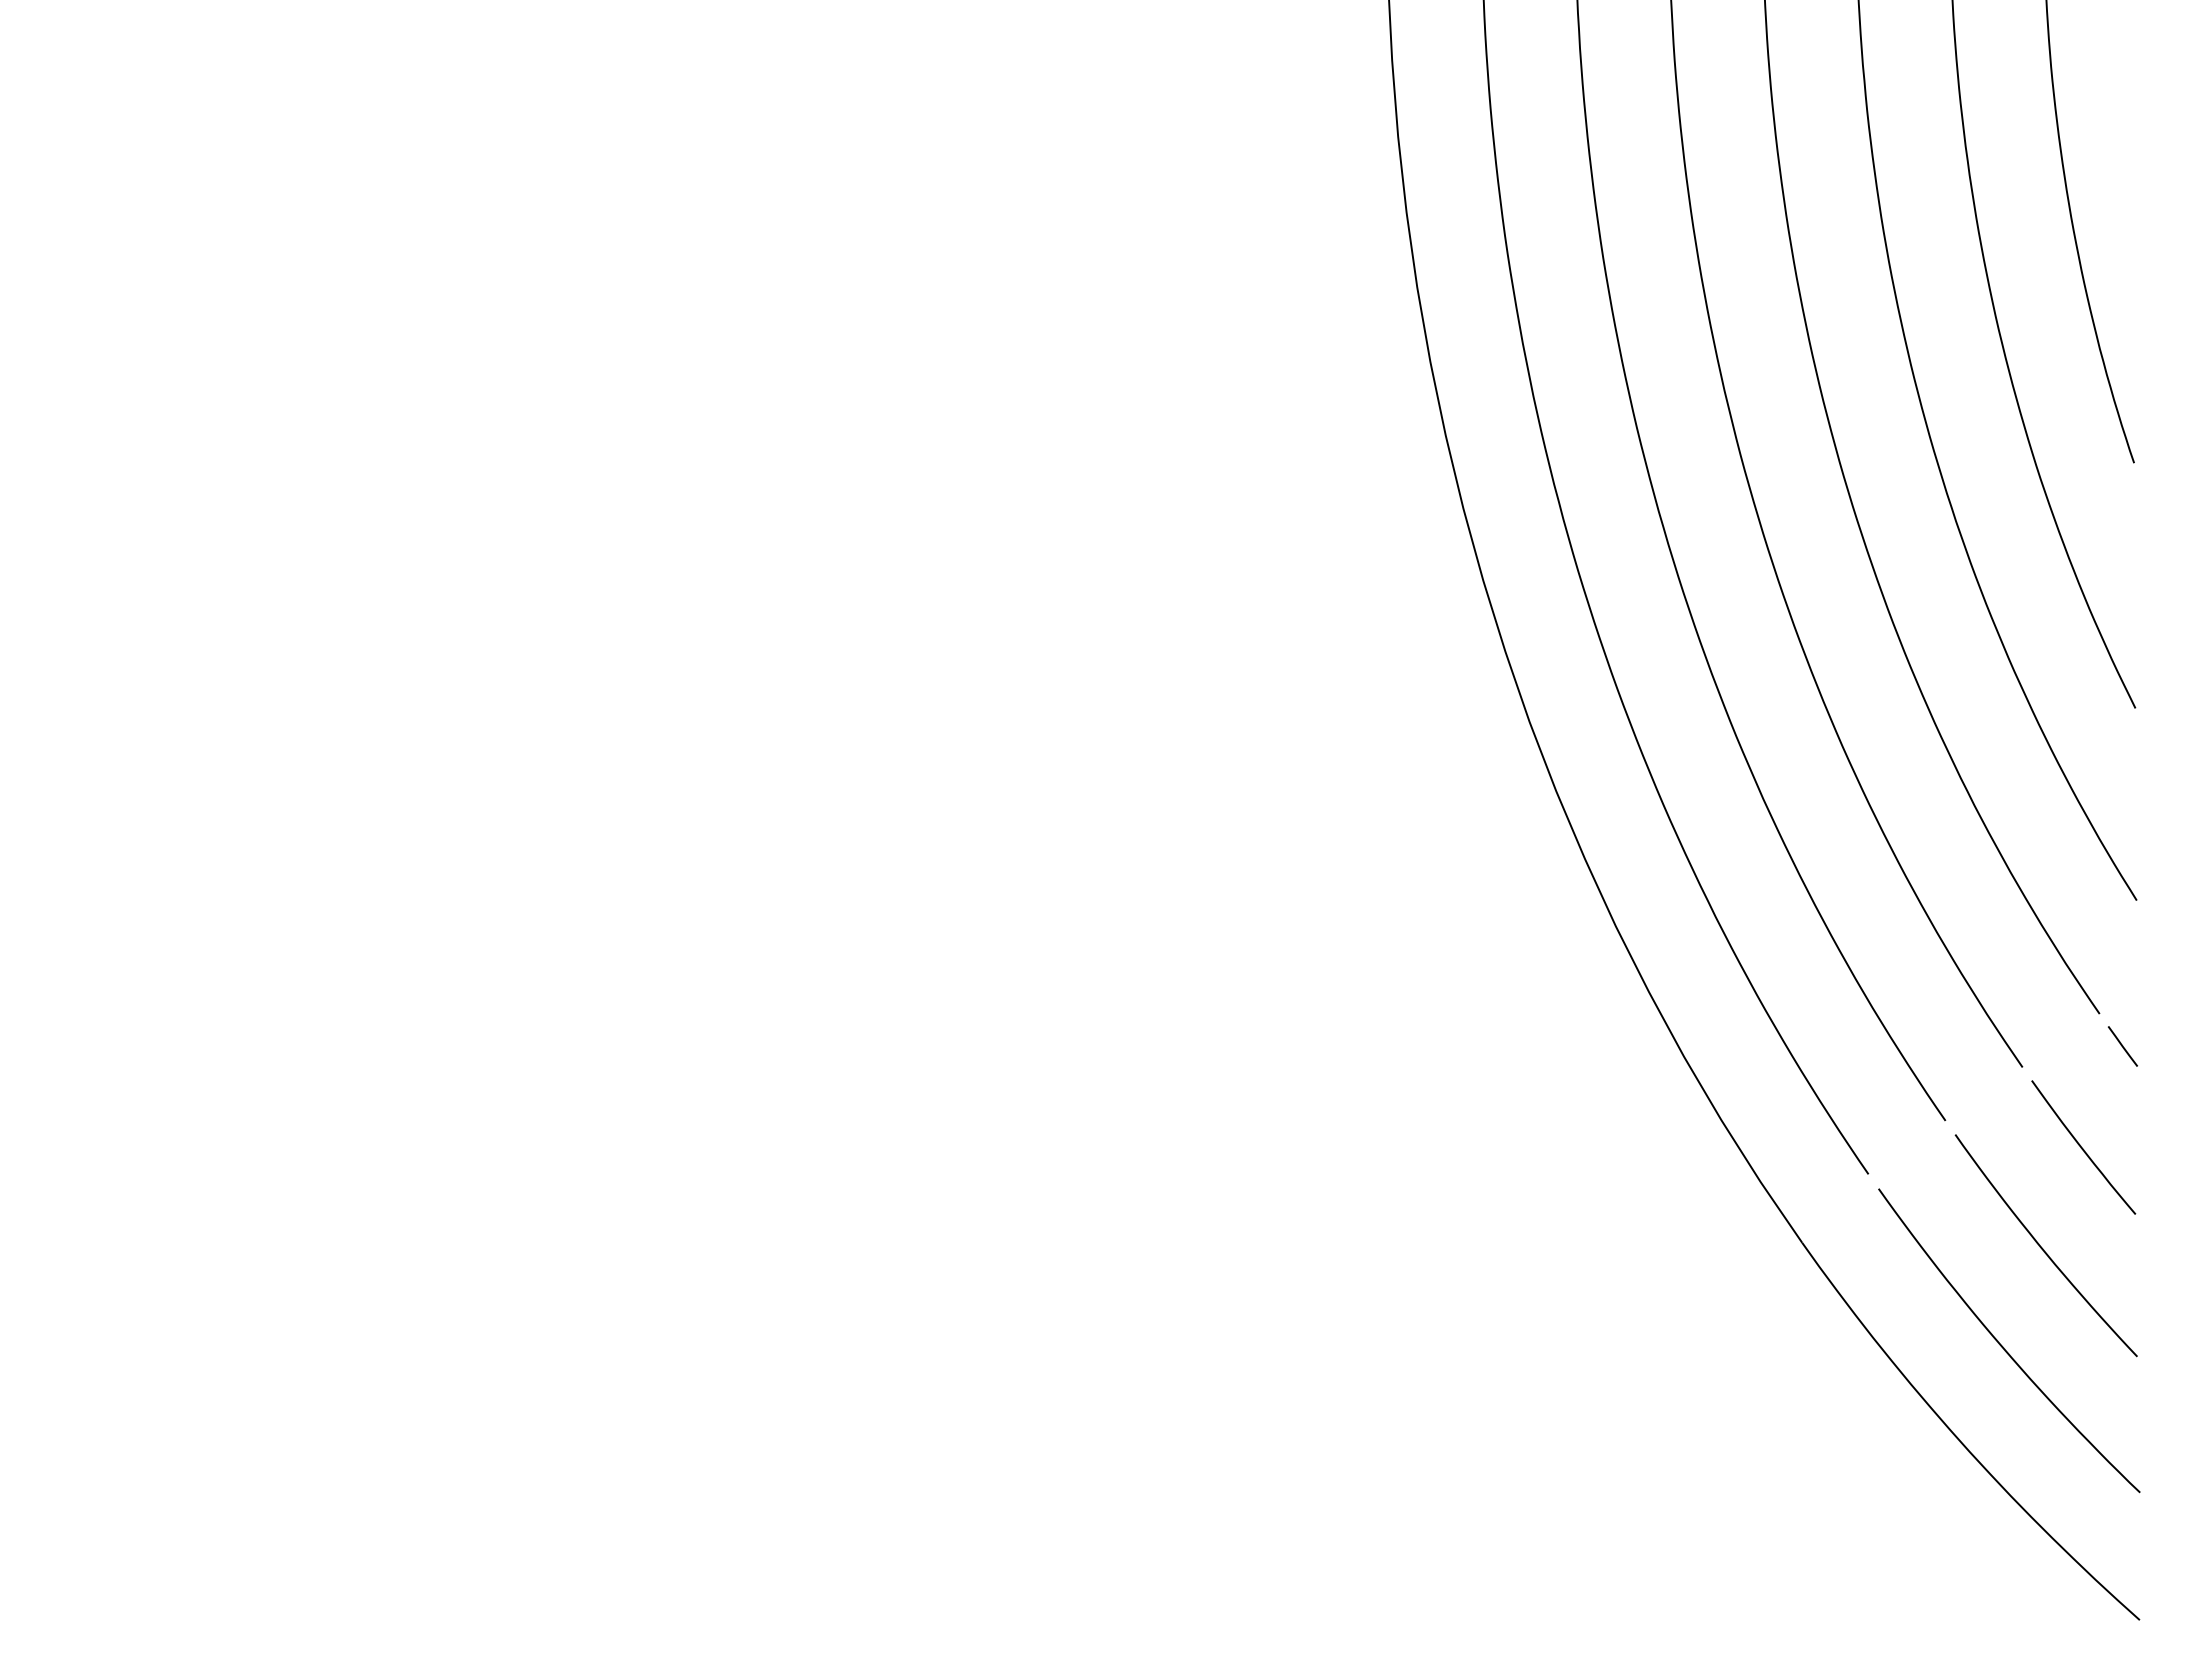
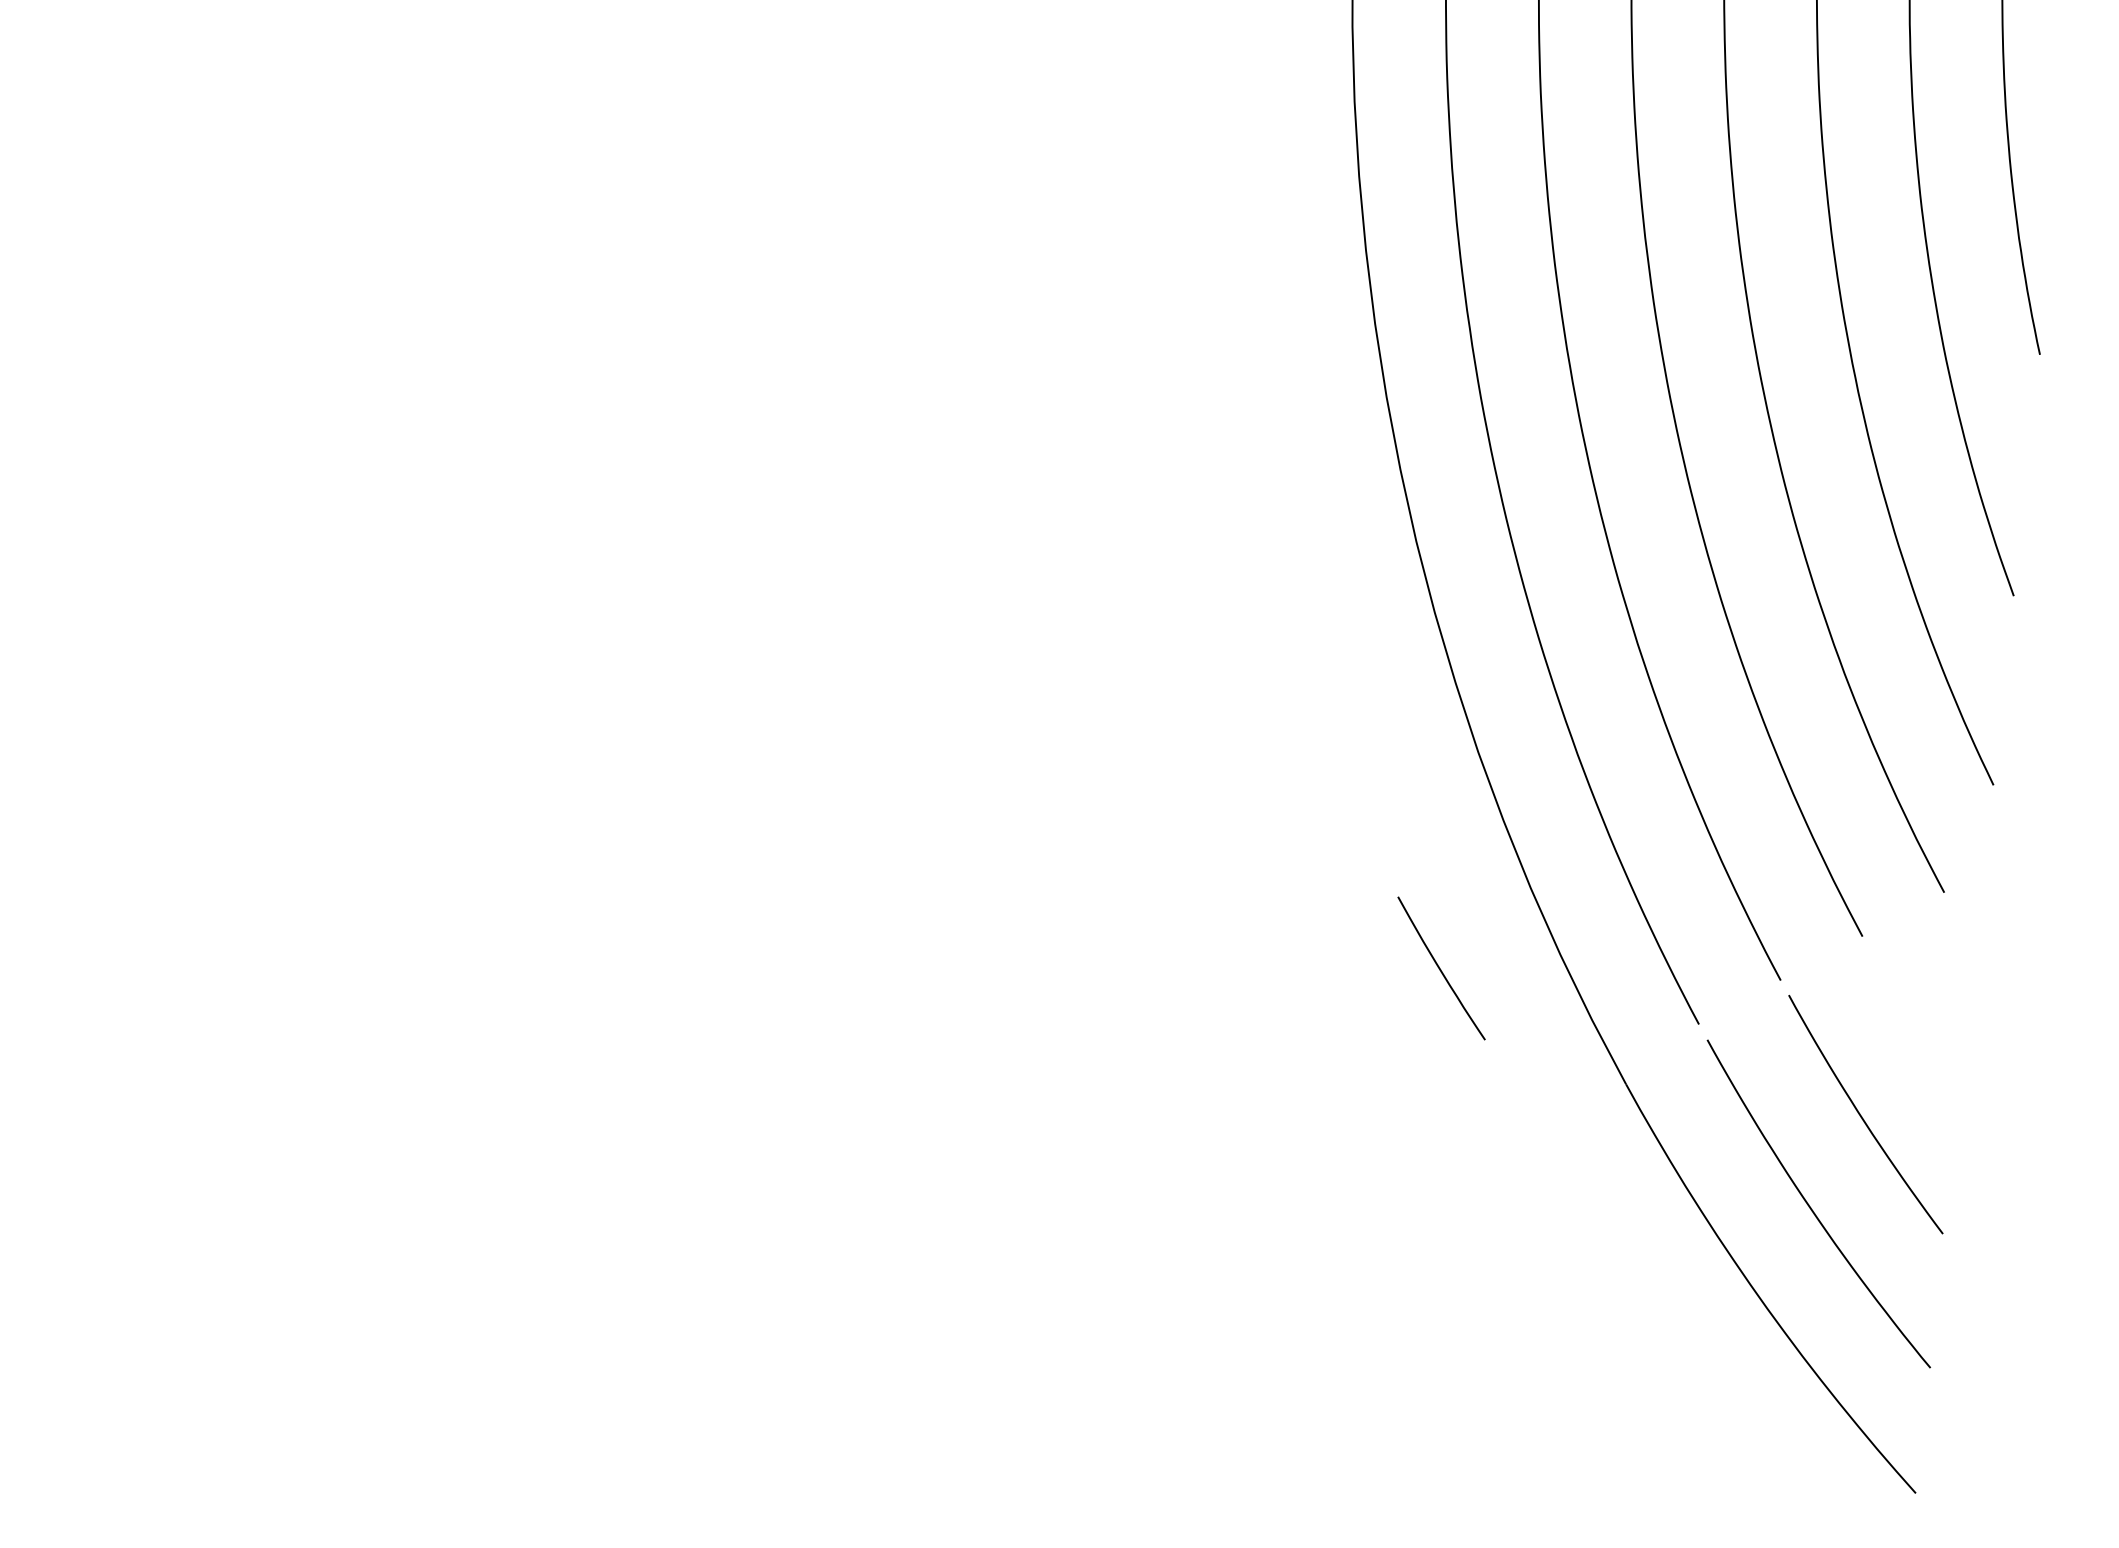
line: (2122, 1046) -> (1963, 927), removed
curve: (2082, 1147) -> (1440, 968), moved

